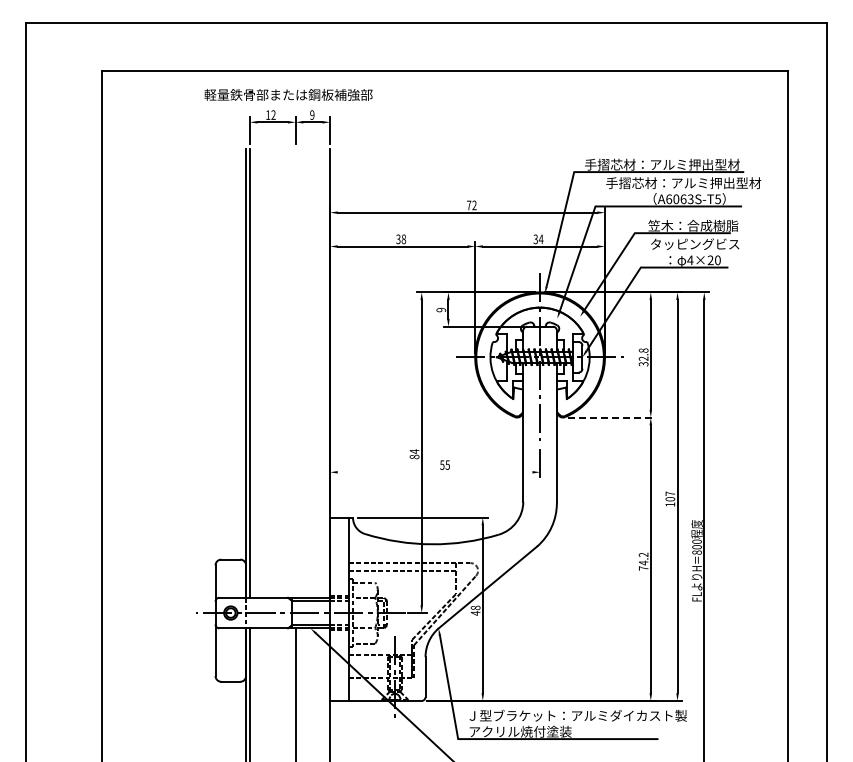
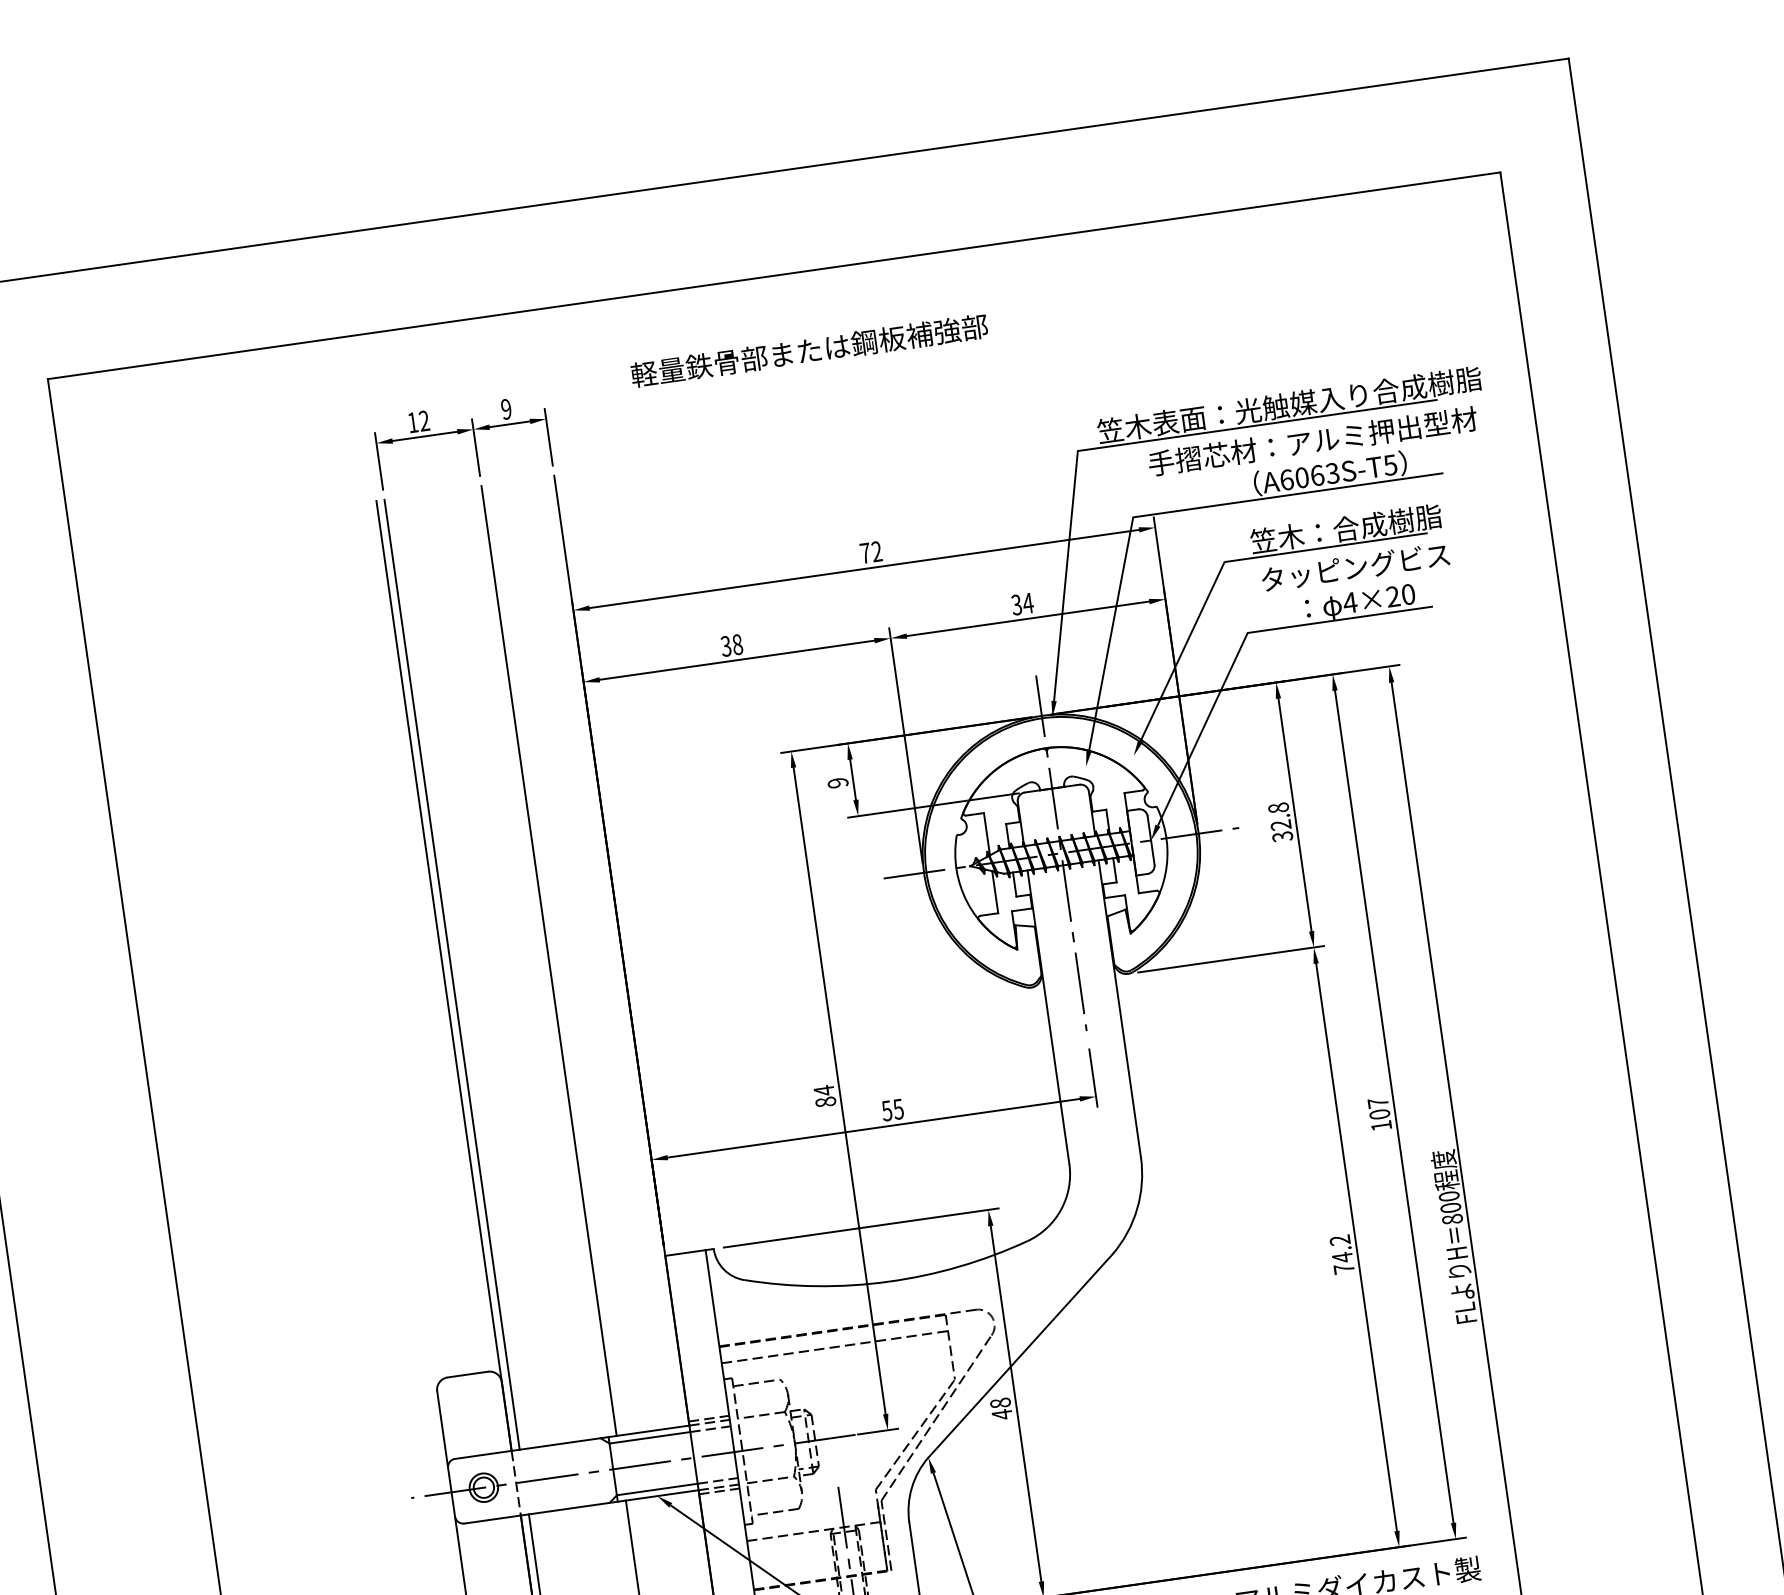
text: (288, 94) -> (809, 349), moved
text: (674, 164) -> (1287, 404), 手摺芯材：アルミ押出型材 -> 笠木表面：光触媒入り合成樹脂
line: (295, 373) -> (548, 961), added
line: (611, 417) -> (1230, 959), dashed -> solid
line: (434, 472) -> (872, 1128), added

